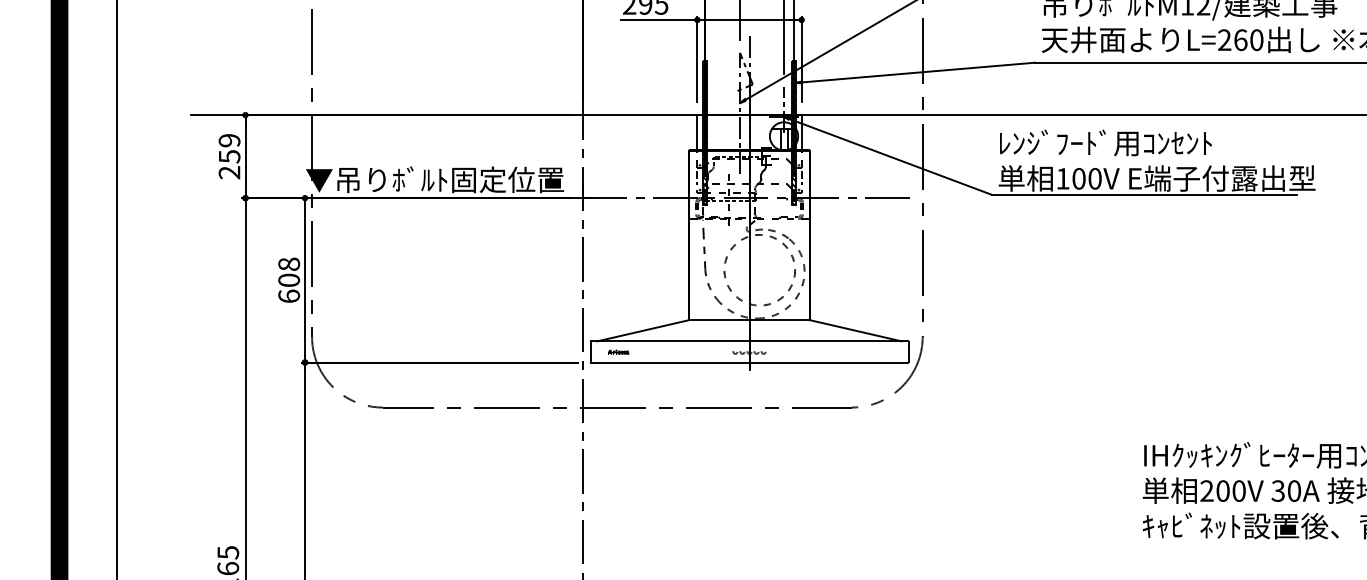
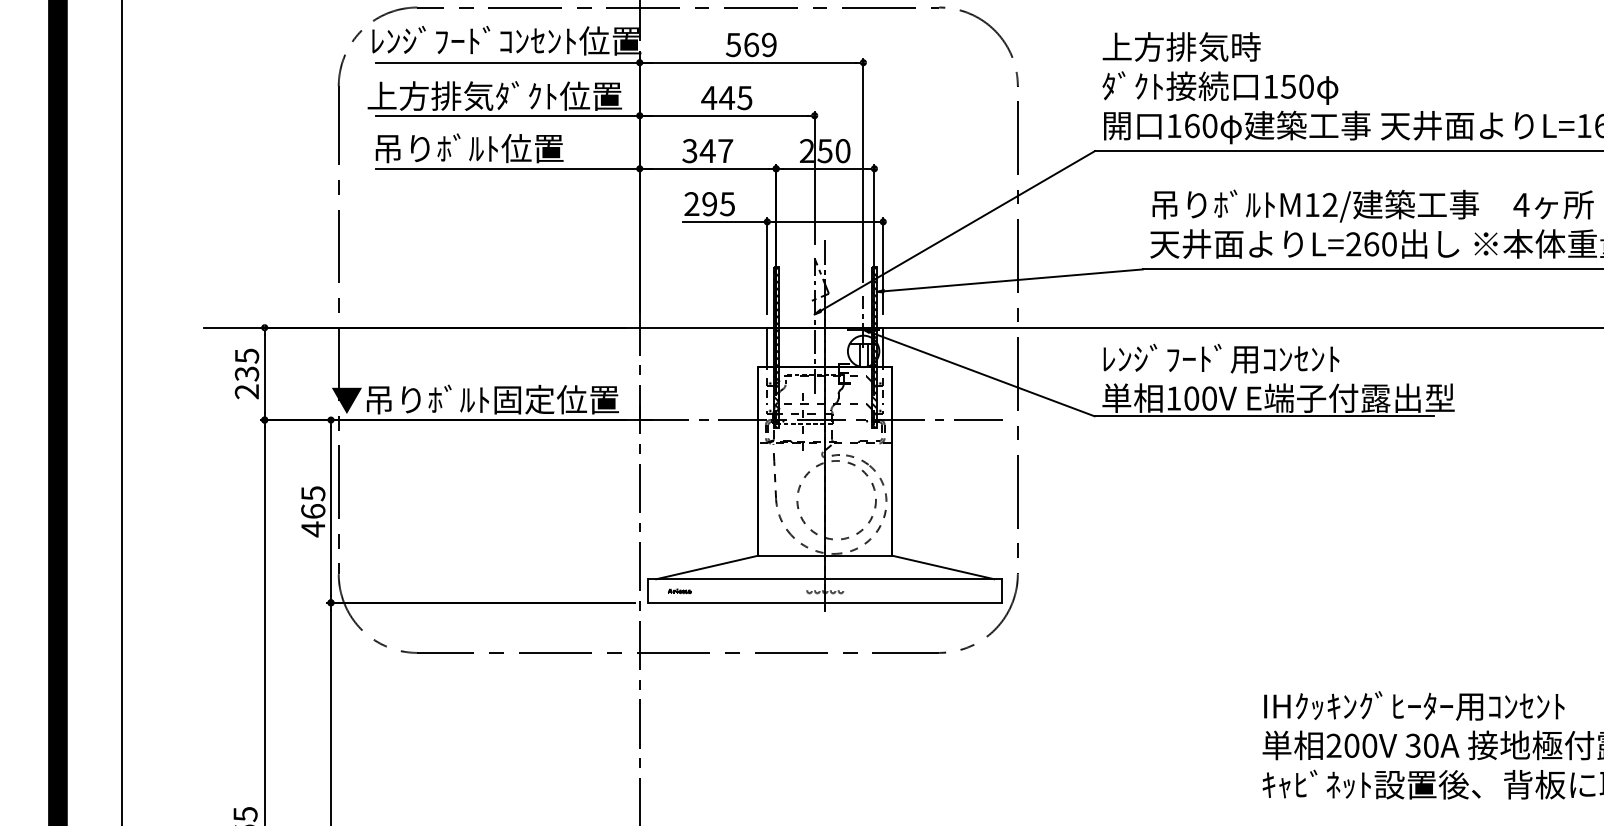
text: (229, 148) -> (246, 364), 259 -> 235
text: (289, 280) -> (313, 511), 608 -> 465

